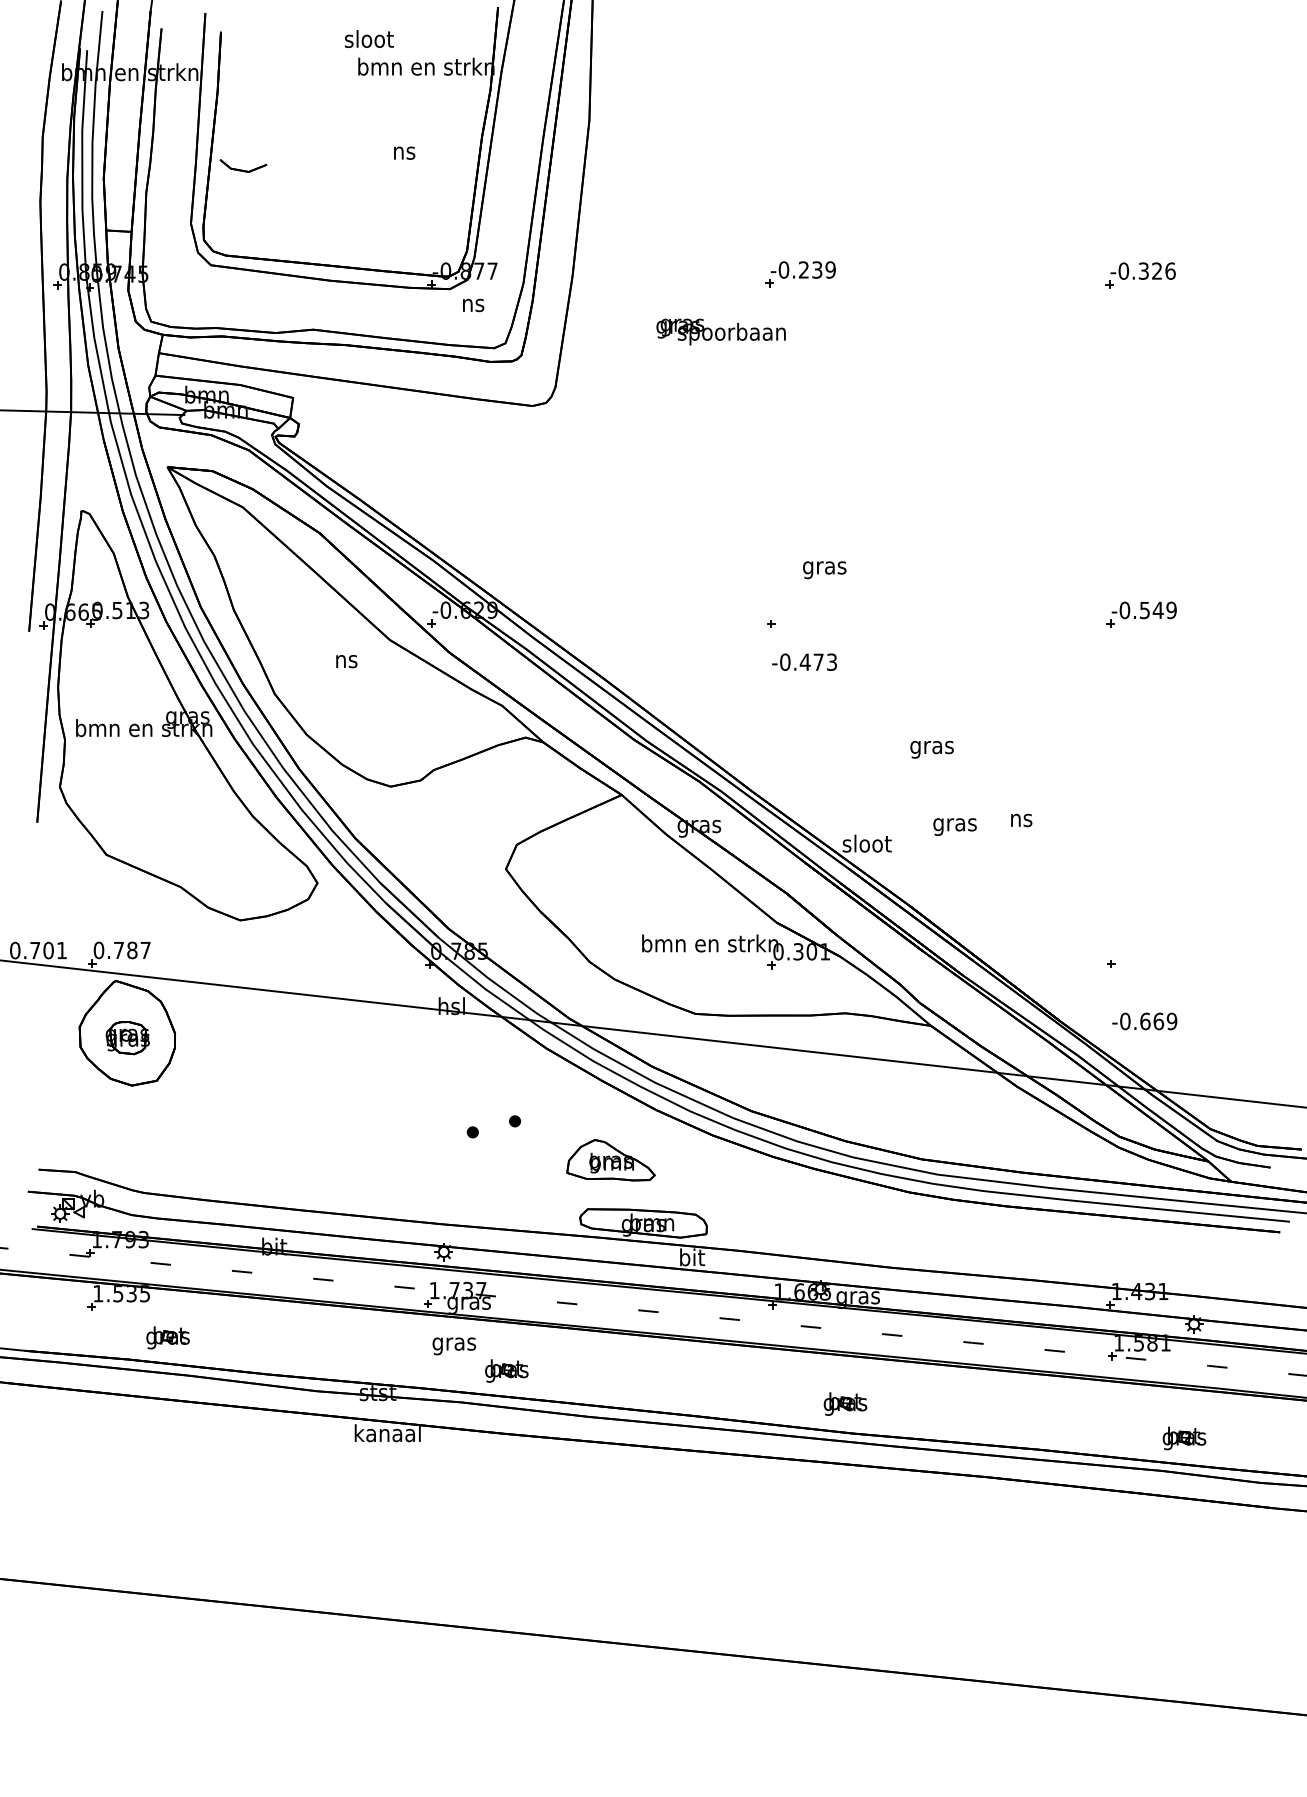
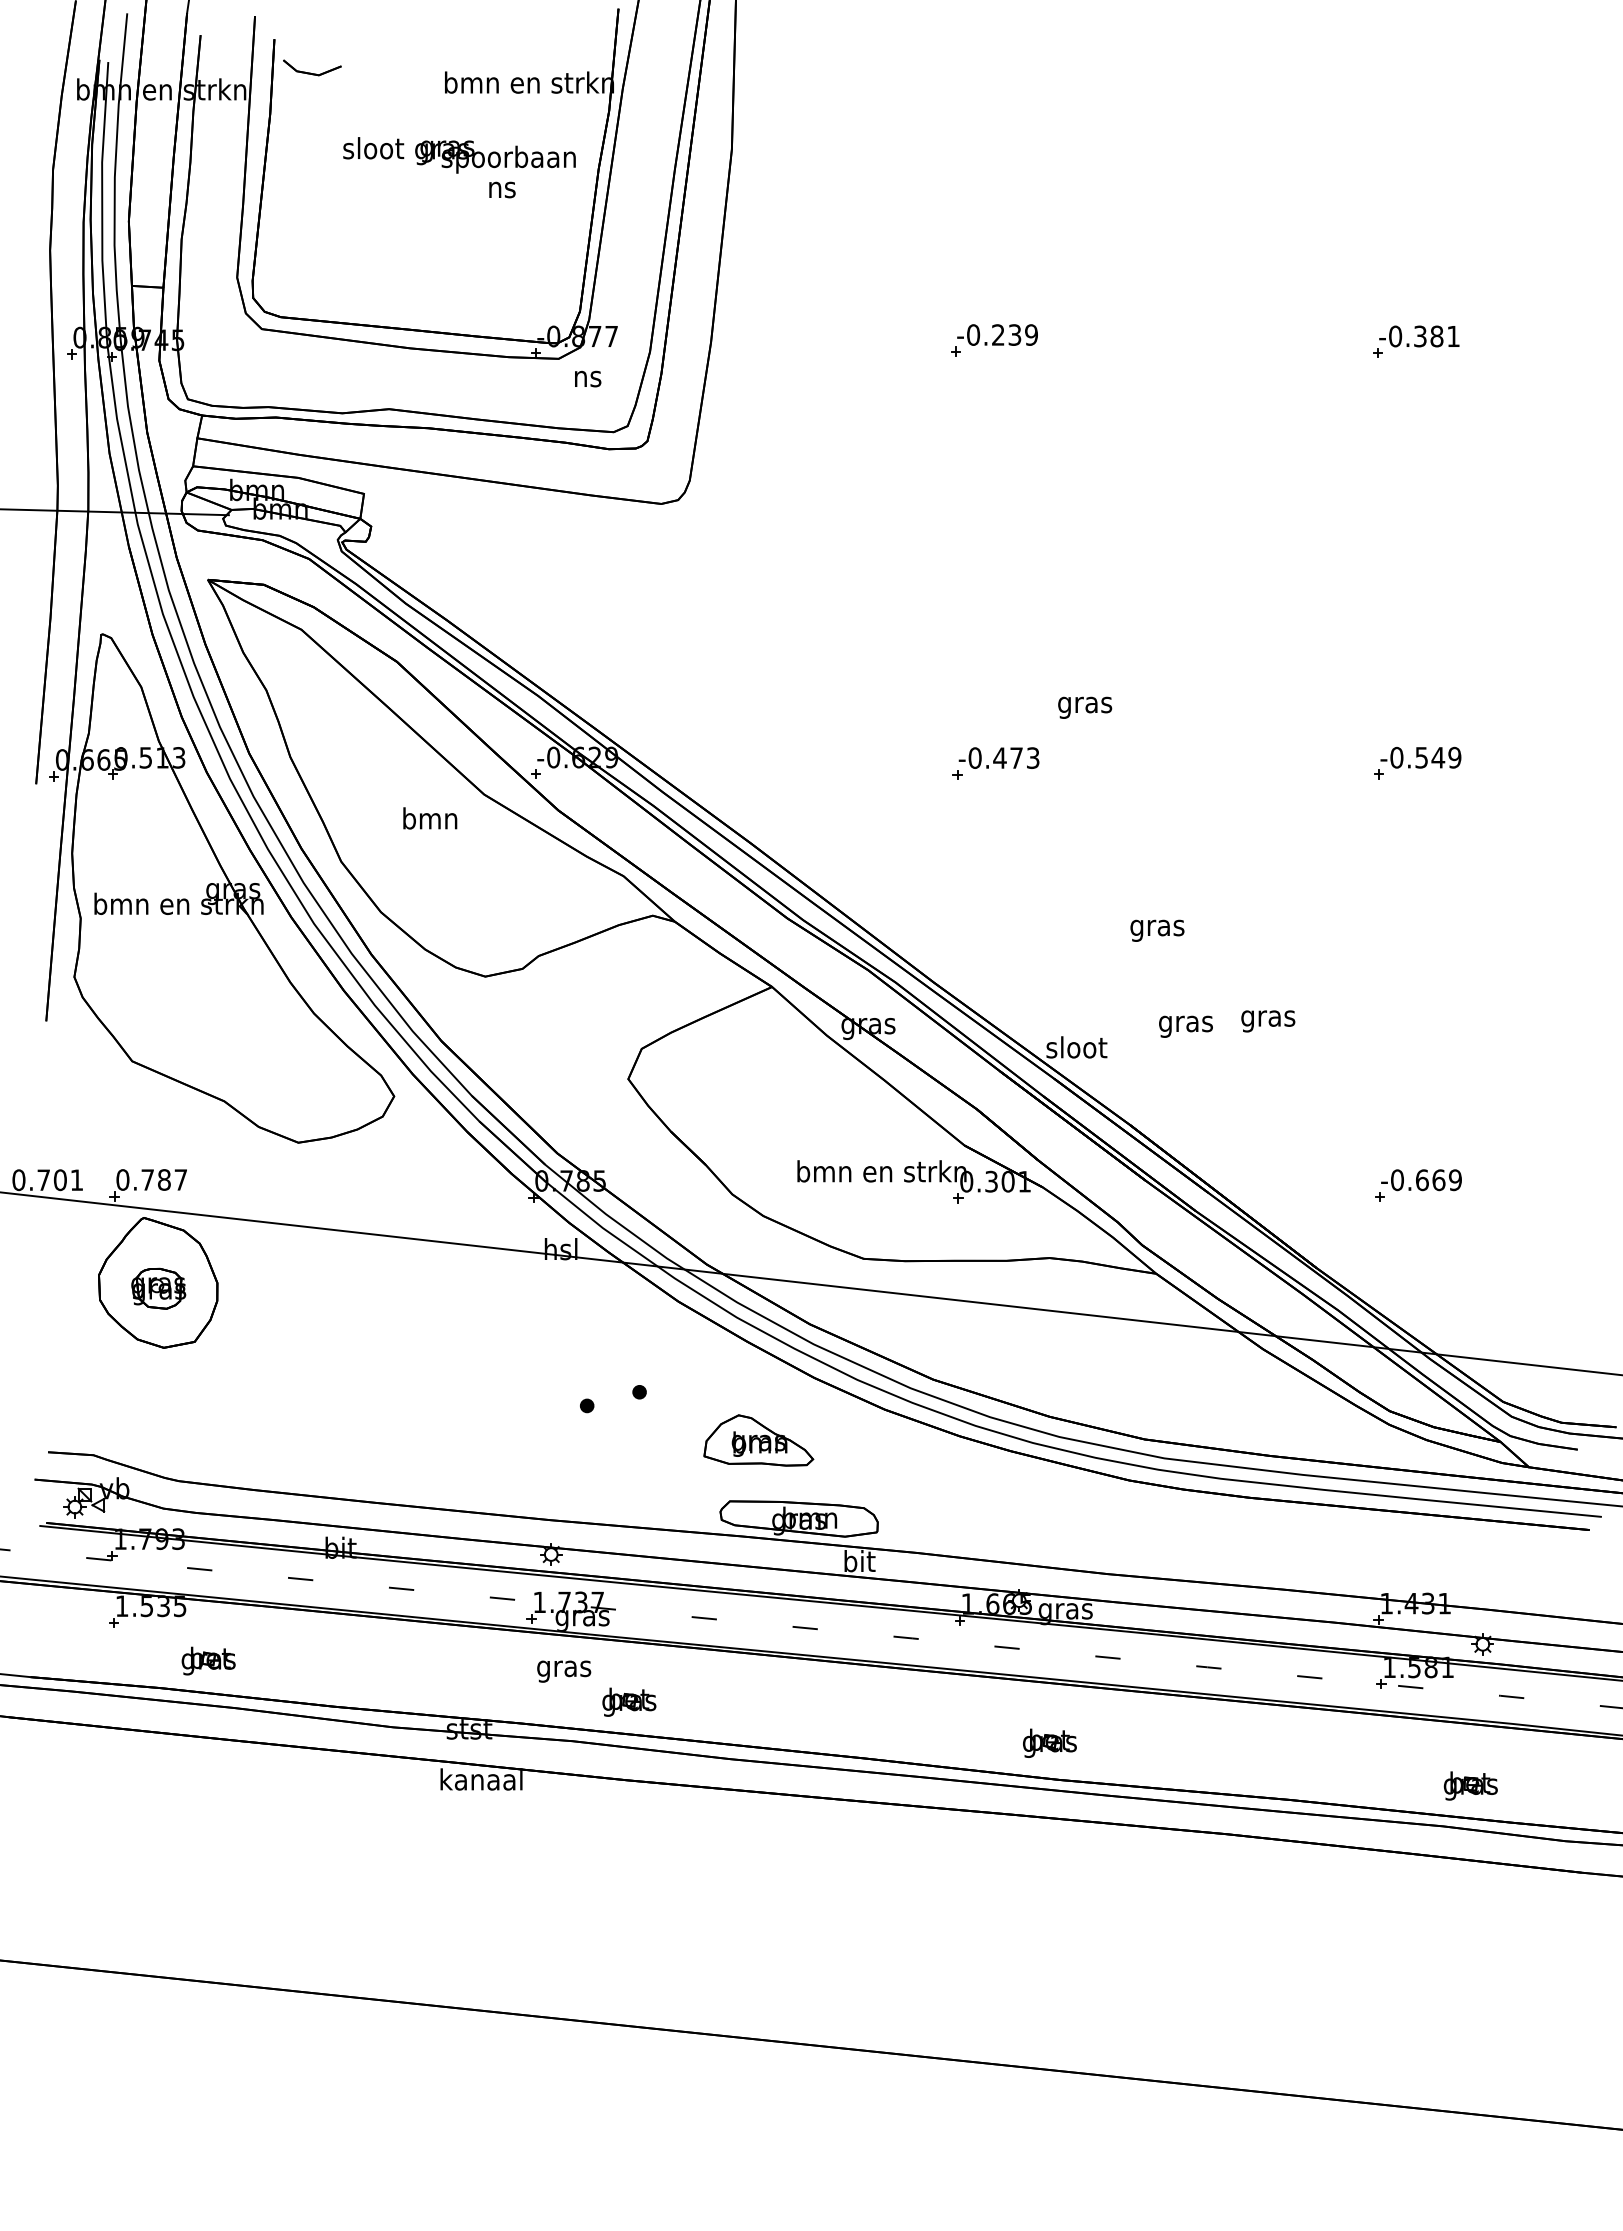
text: (369, 39) -> (373, 148), moved
part: (243, 165) -> (312, 67), moved
text: (1164, 271) -> (1445, 336), -0.326 -> -0.381
text: (721, 331) -> (495, 156), moved
text: (825, 569) -> (1085, 707), moved
text: (346, 659) -> (430, 818), ns -> bmn
text: (804, 661) -> (998, 757), moved
text: (1021, 822) -> (1268, 1021), ns -> gras
text: (1144, 1021) -> (1421, 1180), moved

